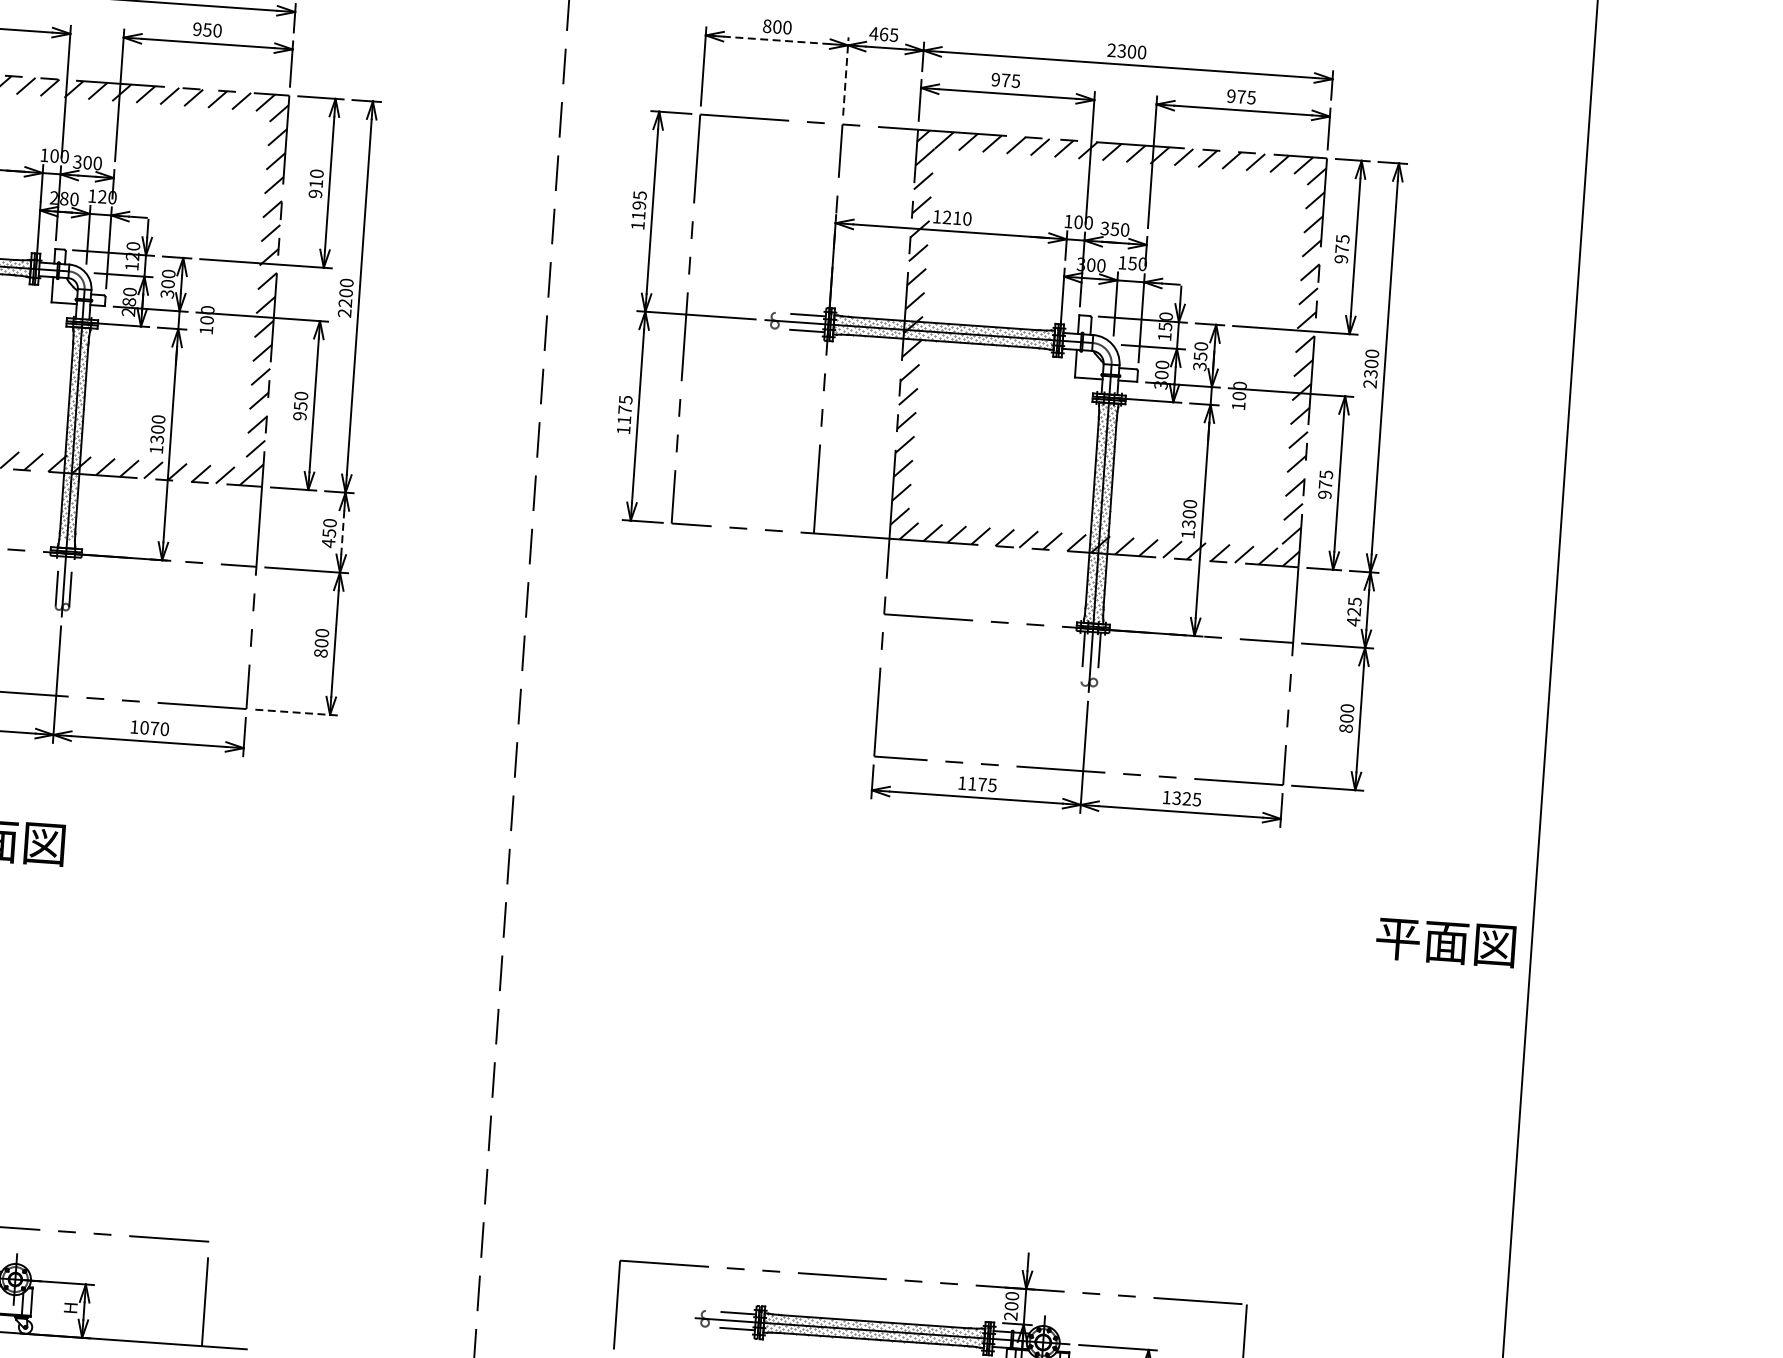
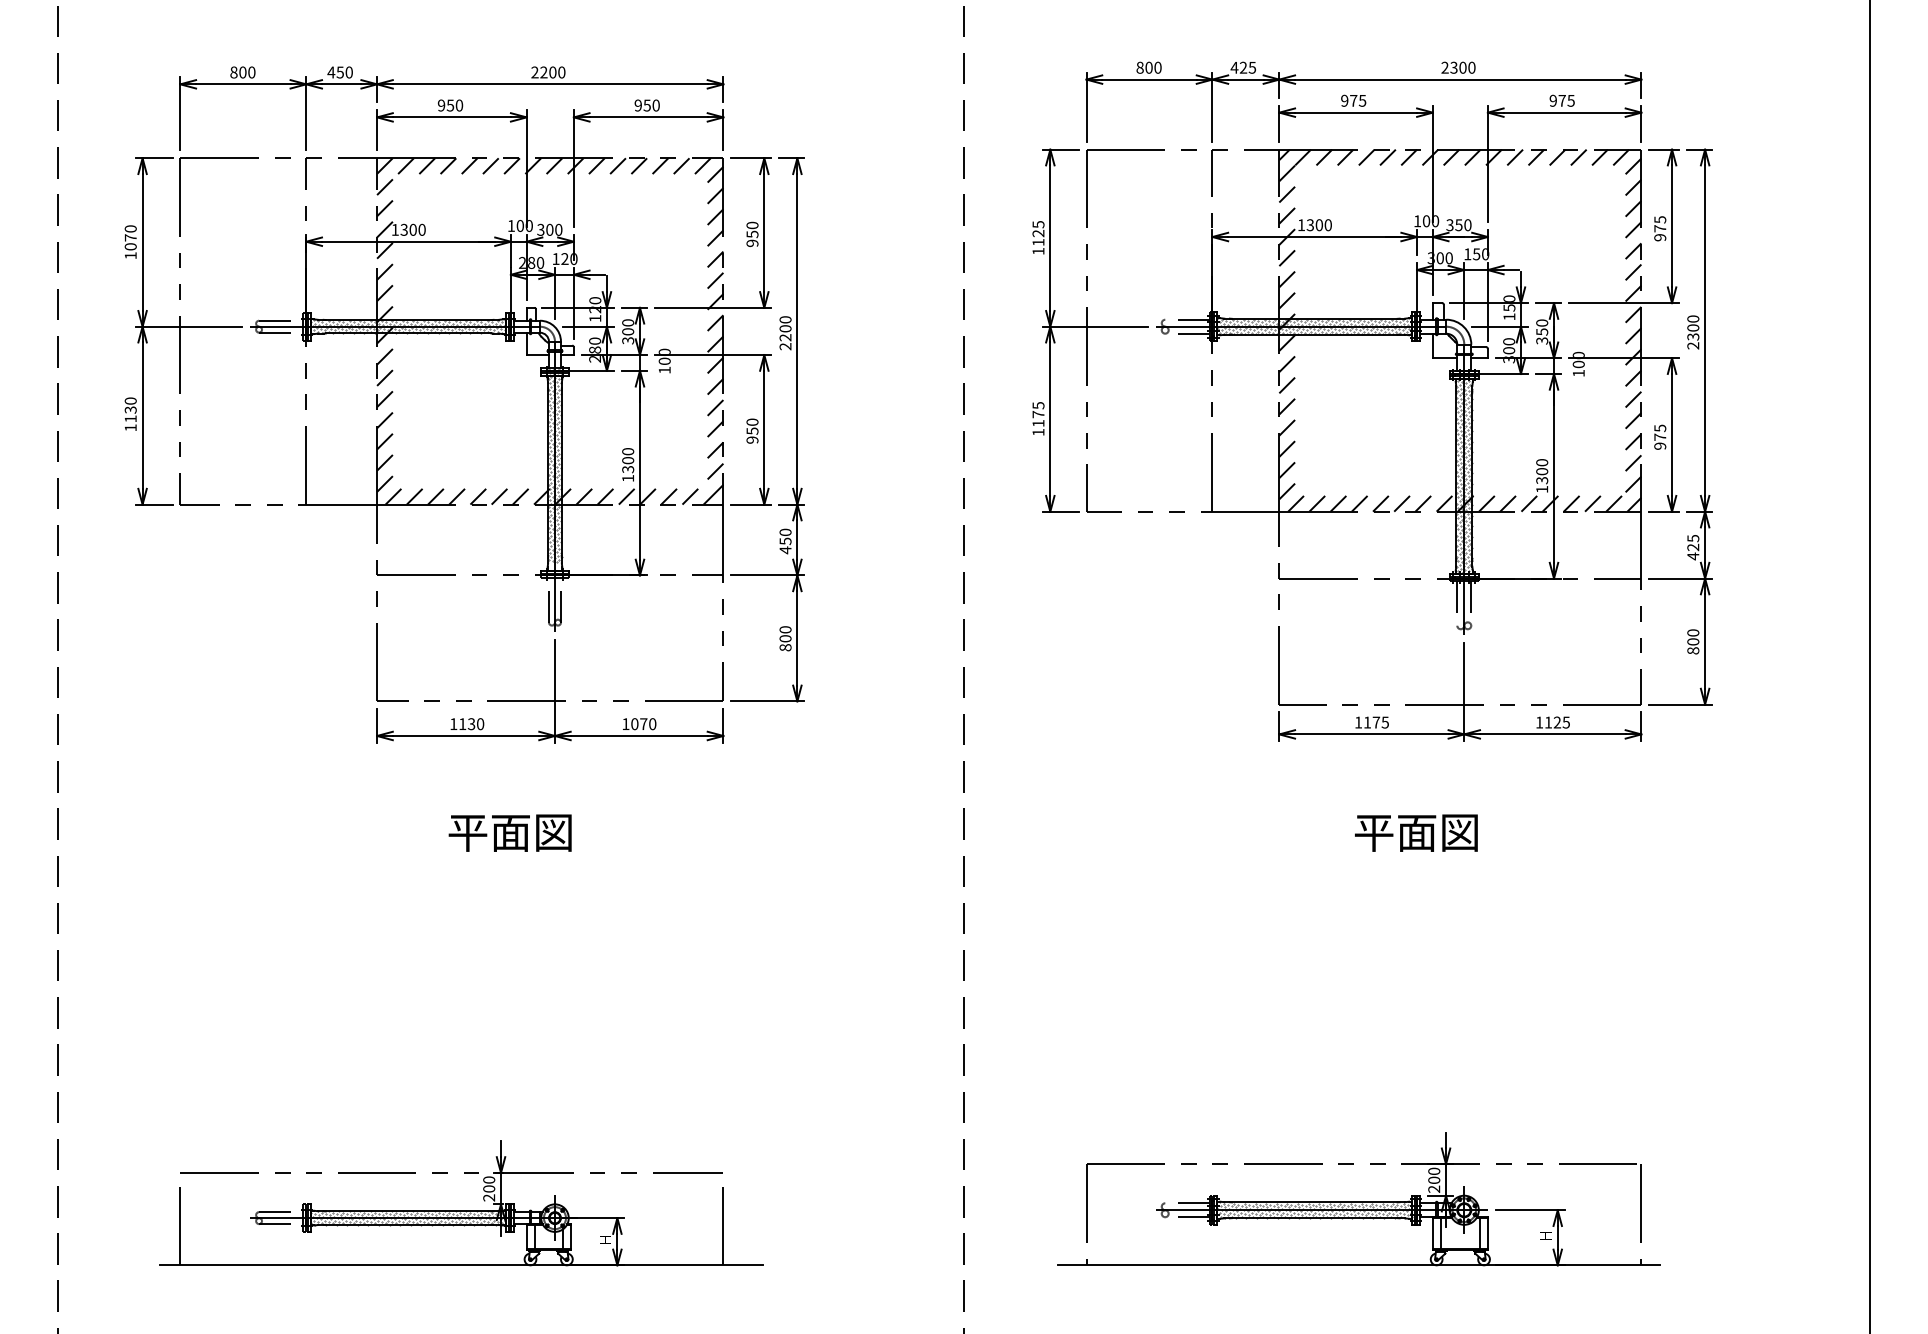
text: (884, 34) -> (1243, 67), 465 -> 425
line: (776, 40) -> (1149, 79), dashed -> solid
line: (845, 76) -> (1212, 107), dashed -> solid
text: (316, 183) -> (752, 234), 910 -> 950
text: (639, 205) -> (1038, 233), 1195 -> 1125
text: (951, 218) -> (1314, 225), 1210 -> 1300
line: (342, 533) -> (797, 540), dashed -> solid
line: (296, 712) -> (767, 701), dashed -> solid
text: (1175, 798) -> (1547, 722), 1325 -> 1125
text: (1446, 941) -> (1416, 832), moved

